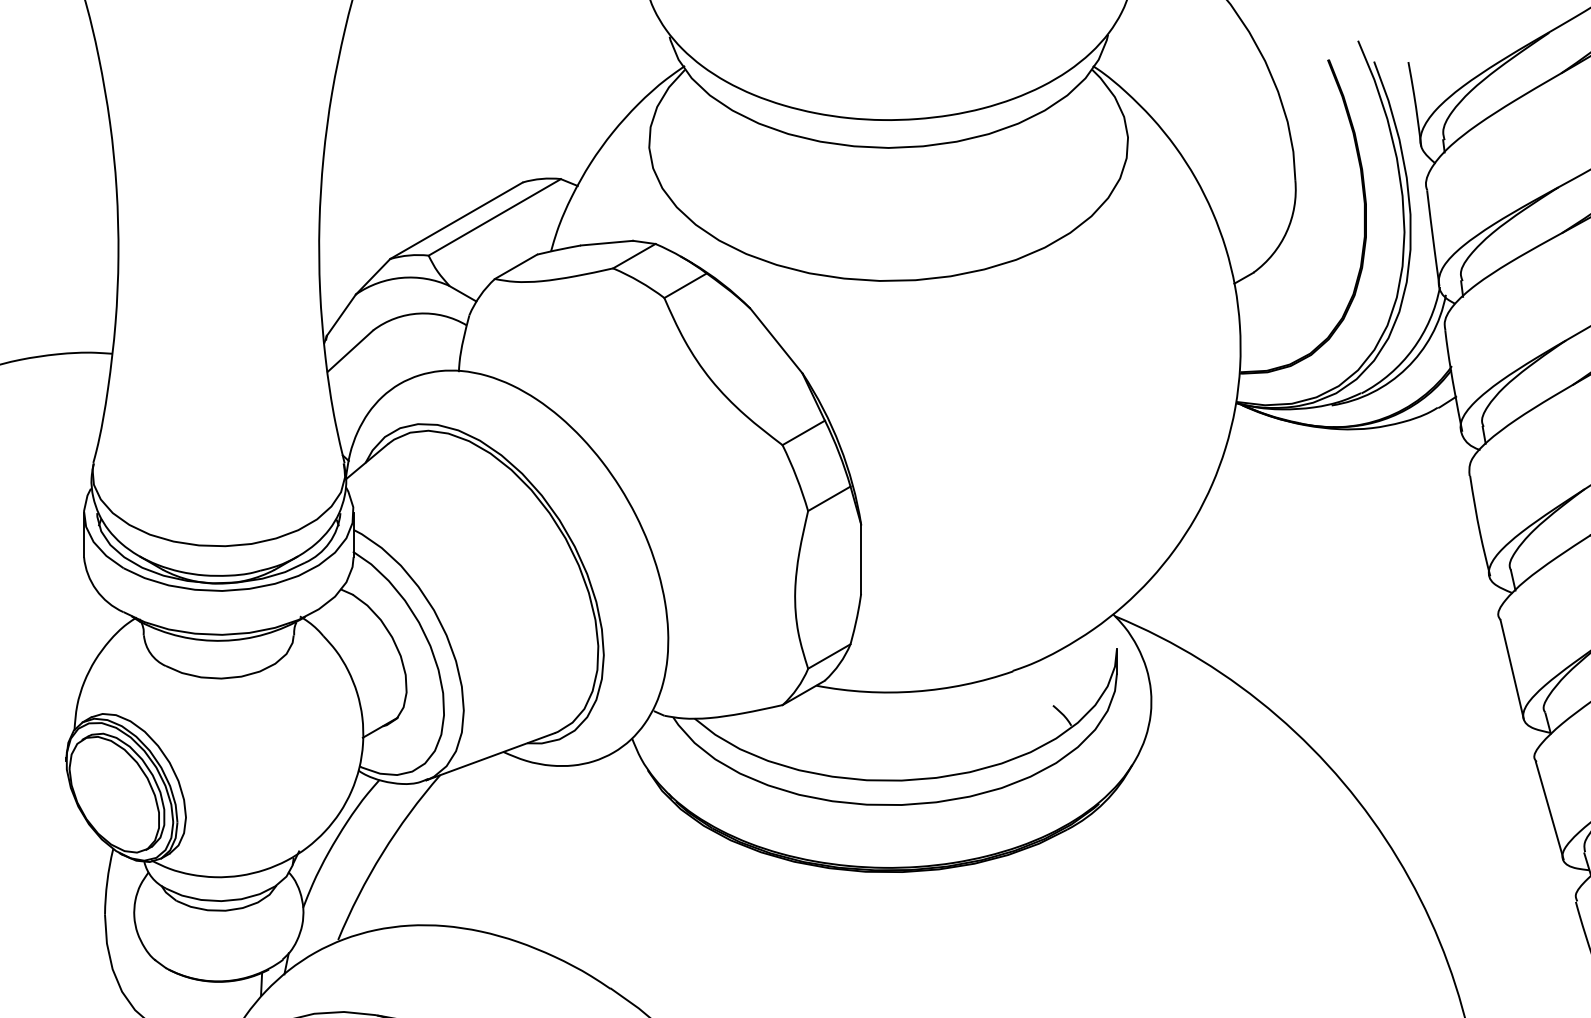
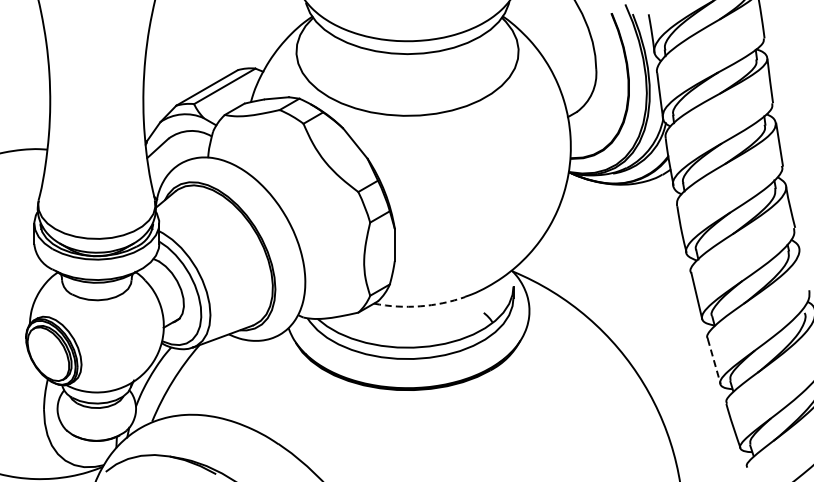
arc: (916, 691) -> (420, 306), solid -> dashed
line: (1550, 812) -> (714, 362), solid -> dashed

